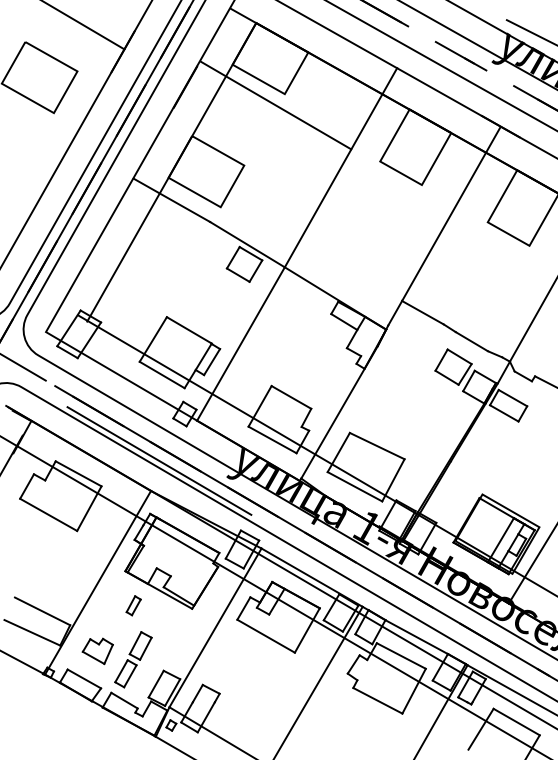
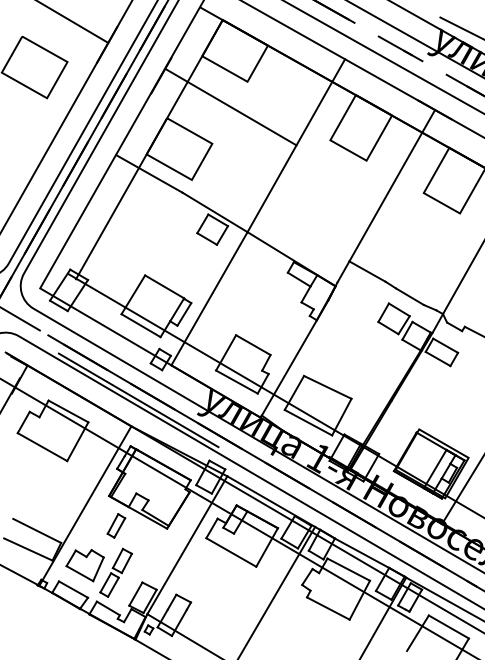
line: (276, 105) -> (231, 107), moved
part: (133, 605) -> (116, 525), size x1.43
part: (97, 651) -> (84, 565), size x1.43

